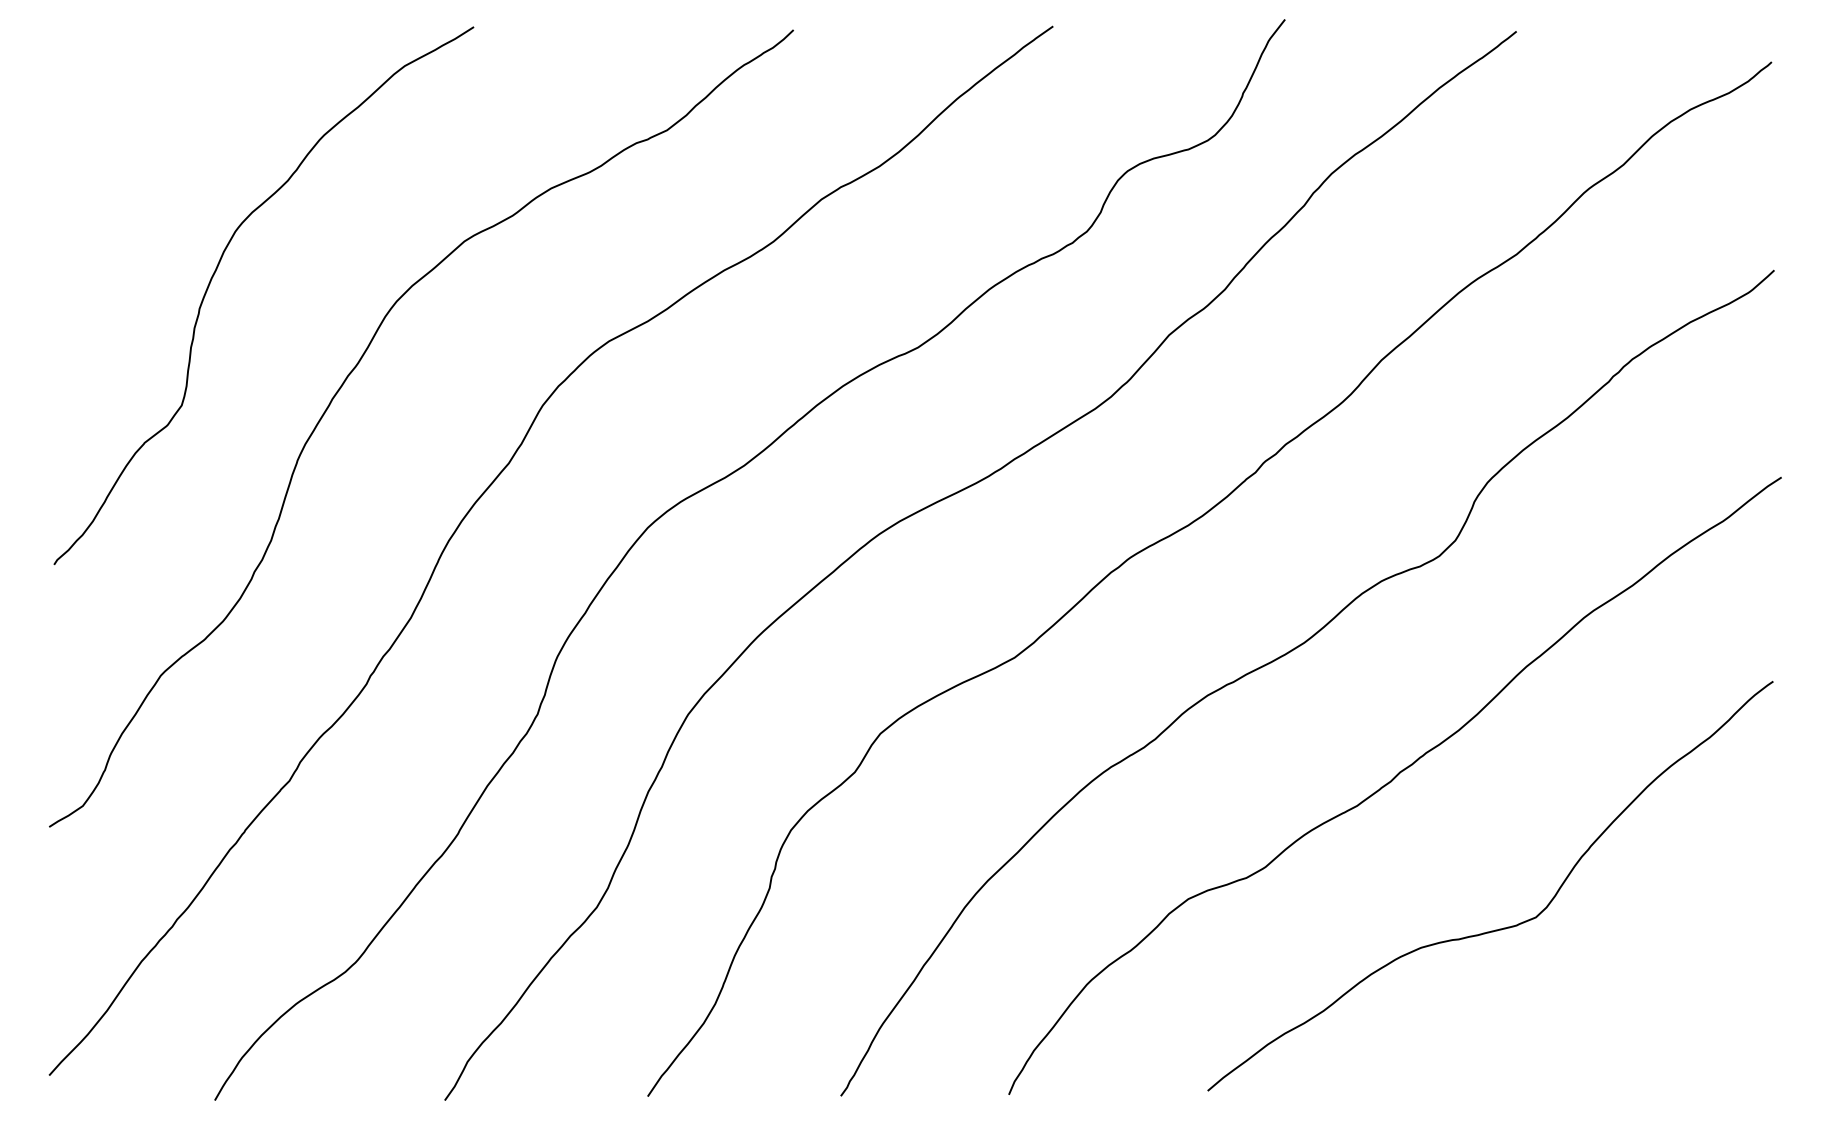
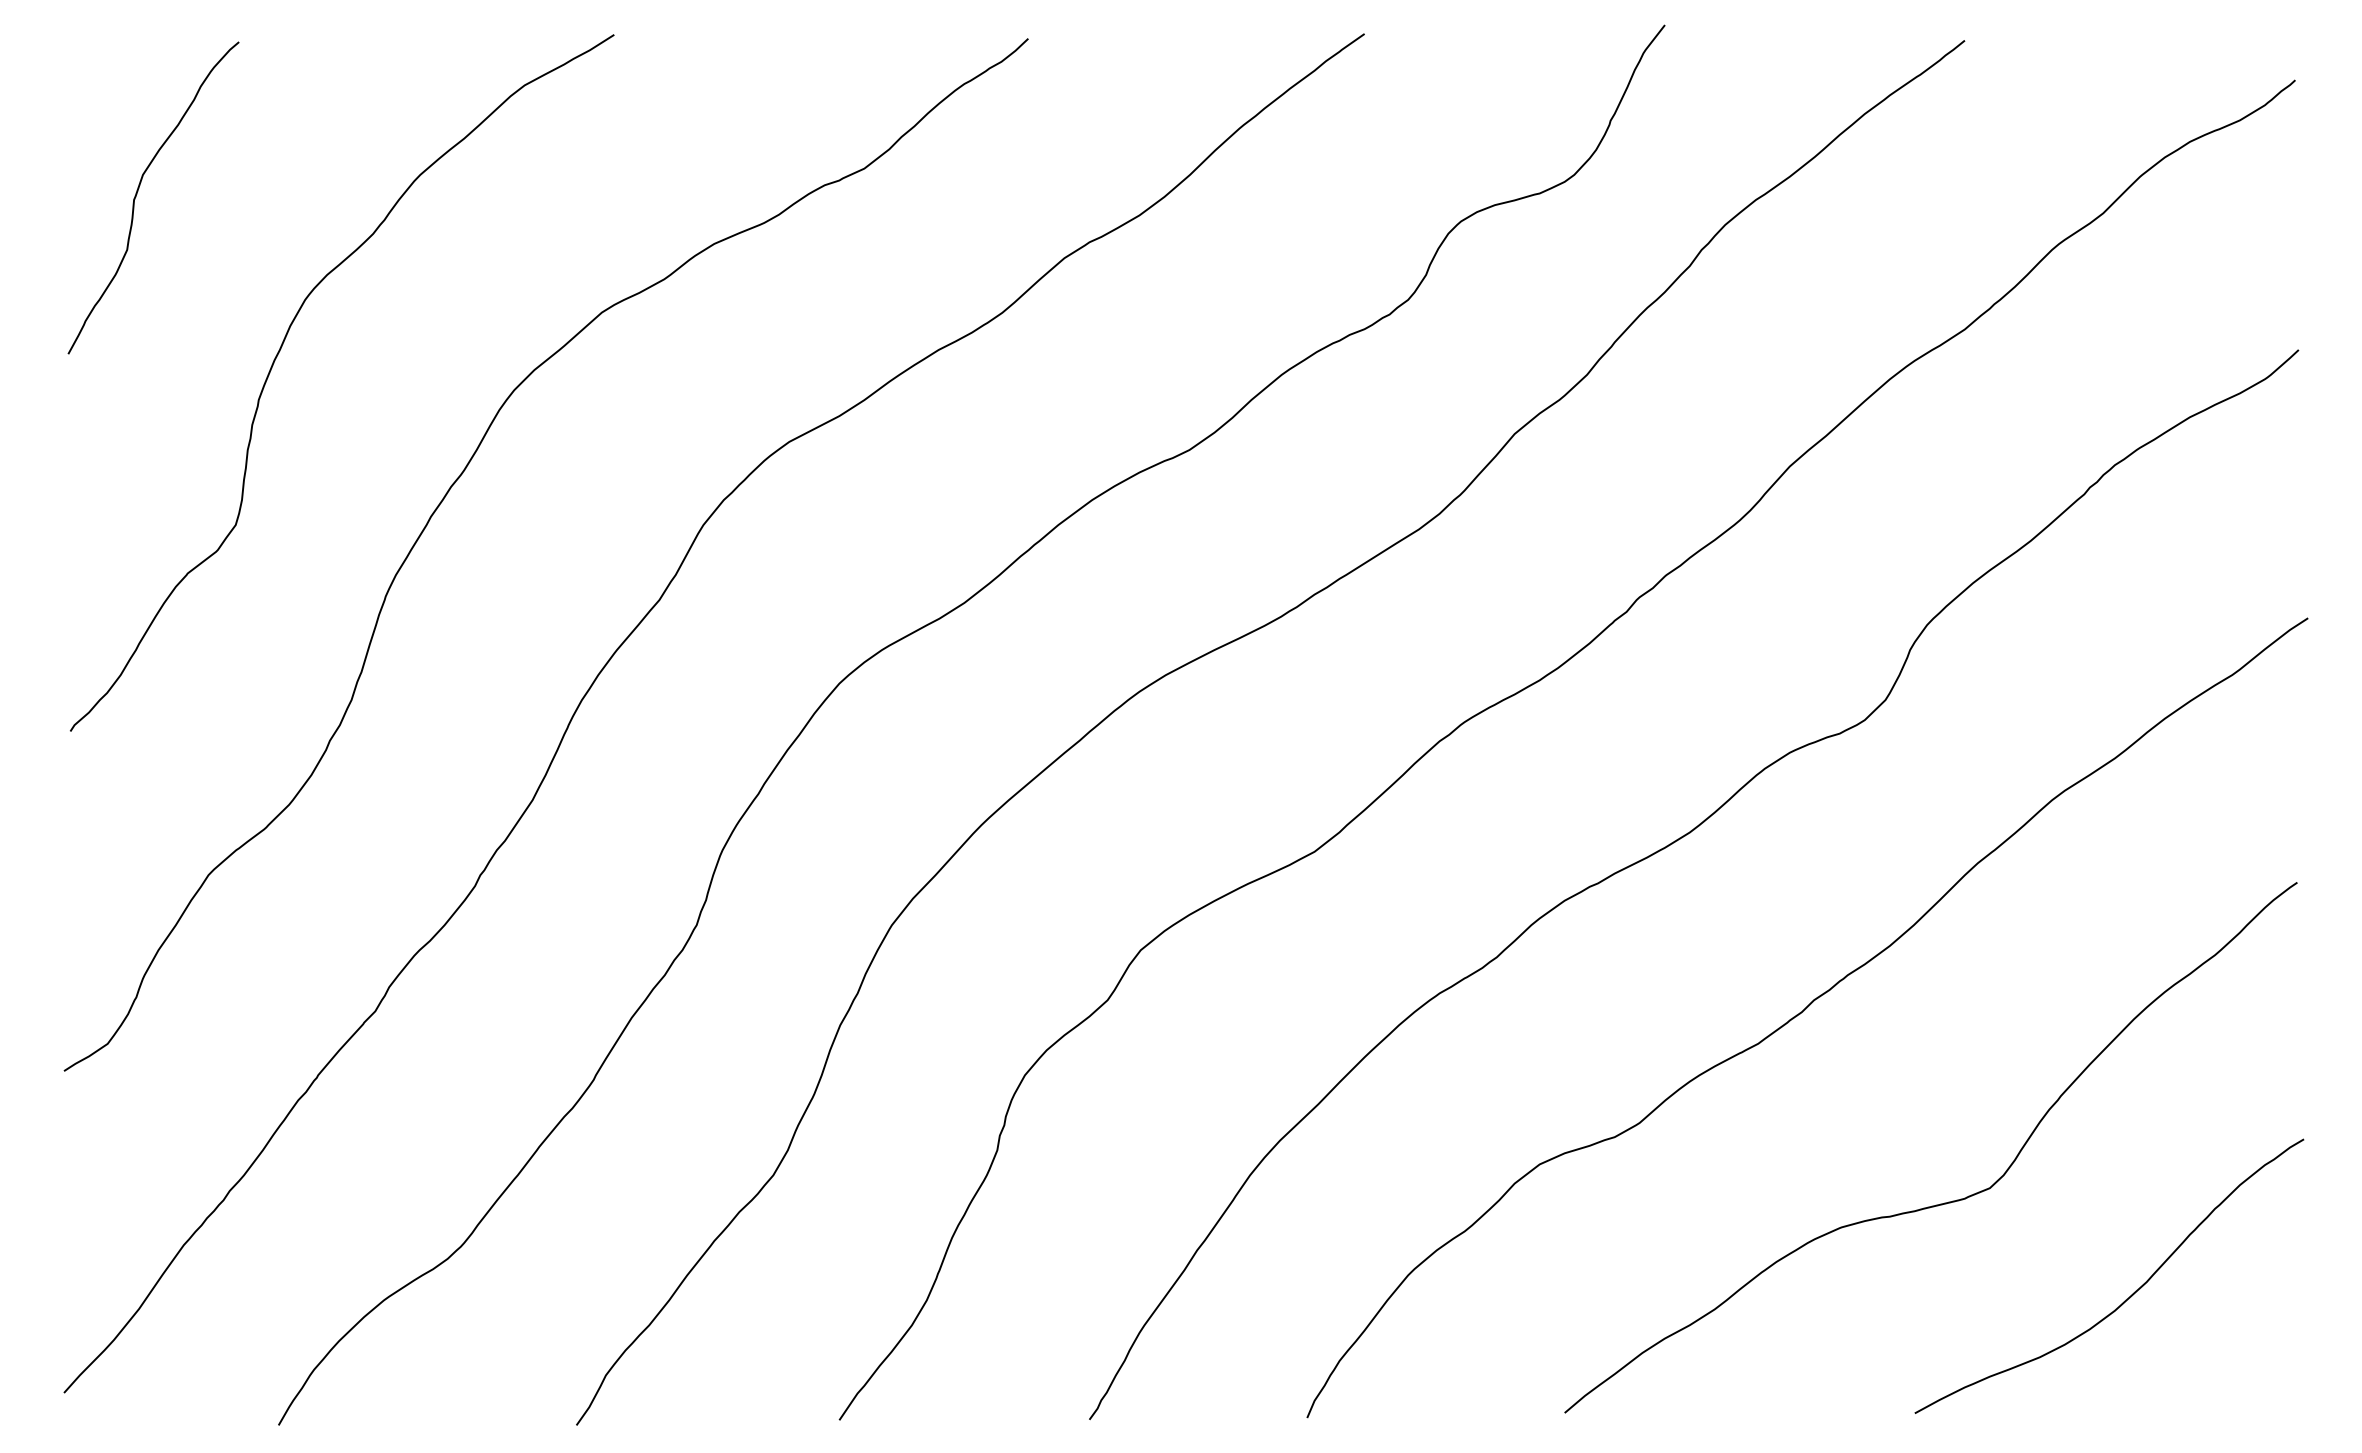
curve: (106, 147) -> (138, 191), added
curve: (1640, 1003) -> (2125, 1299), added

